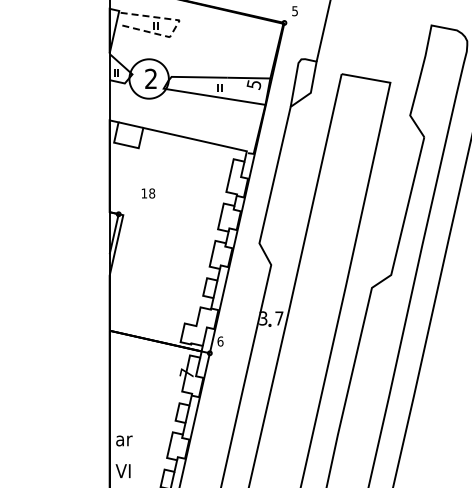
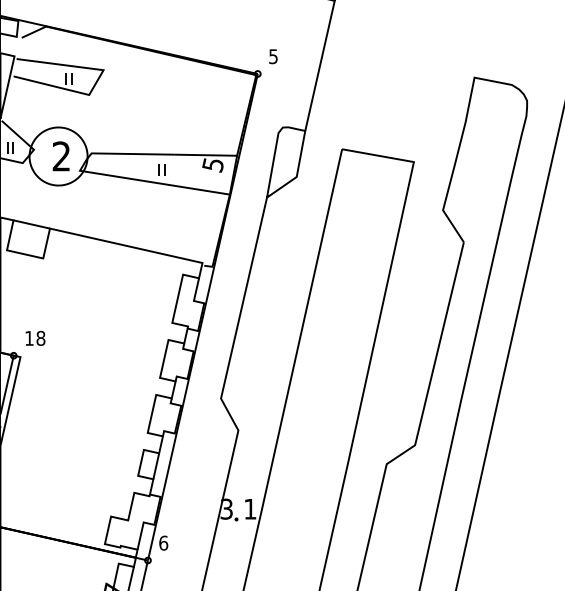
line: (176, 26) -> (98, 79), dashed -> solid
text: (148, 193) -> (35, 338), moved
text: (279, 318) -> (250, 509), 7 -> 1

